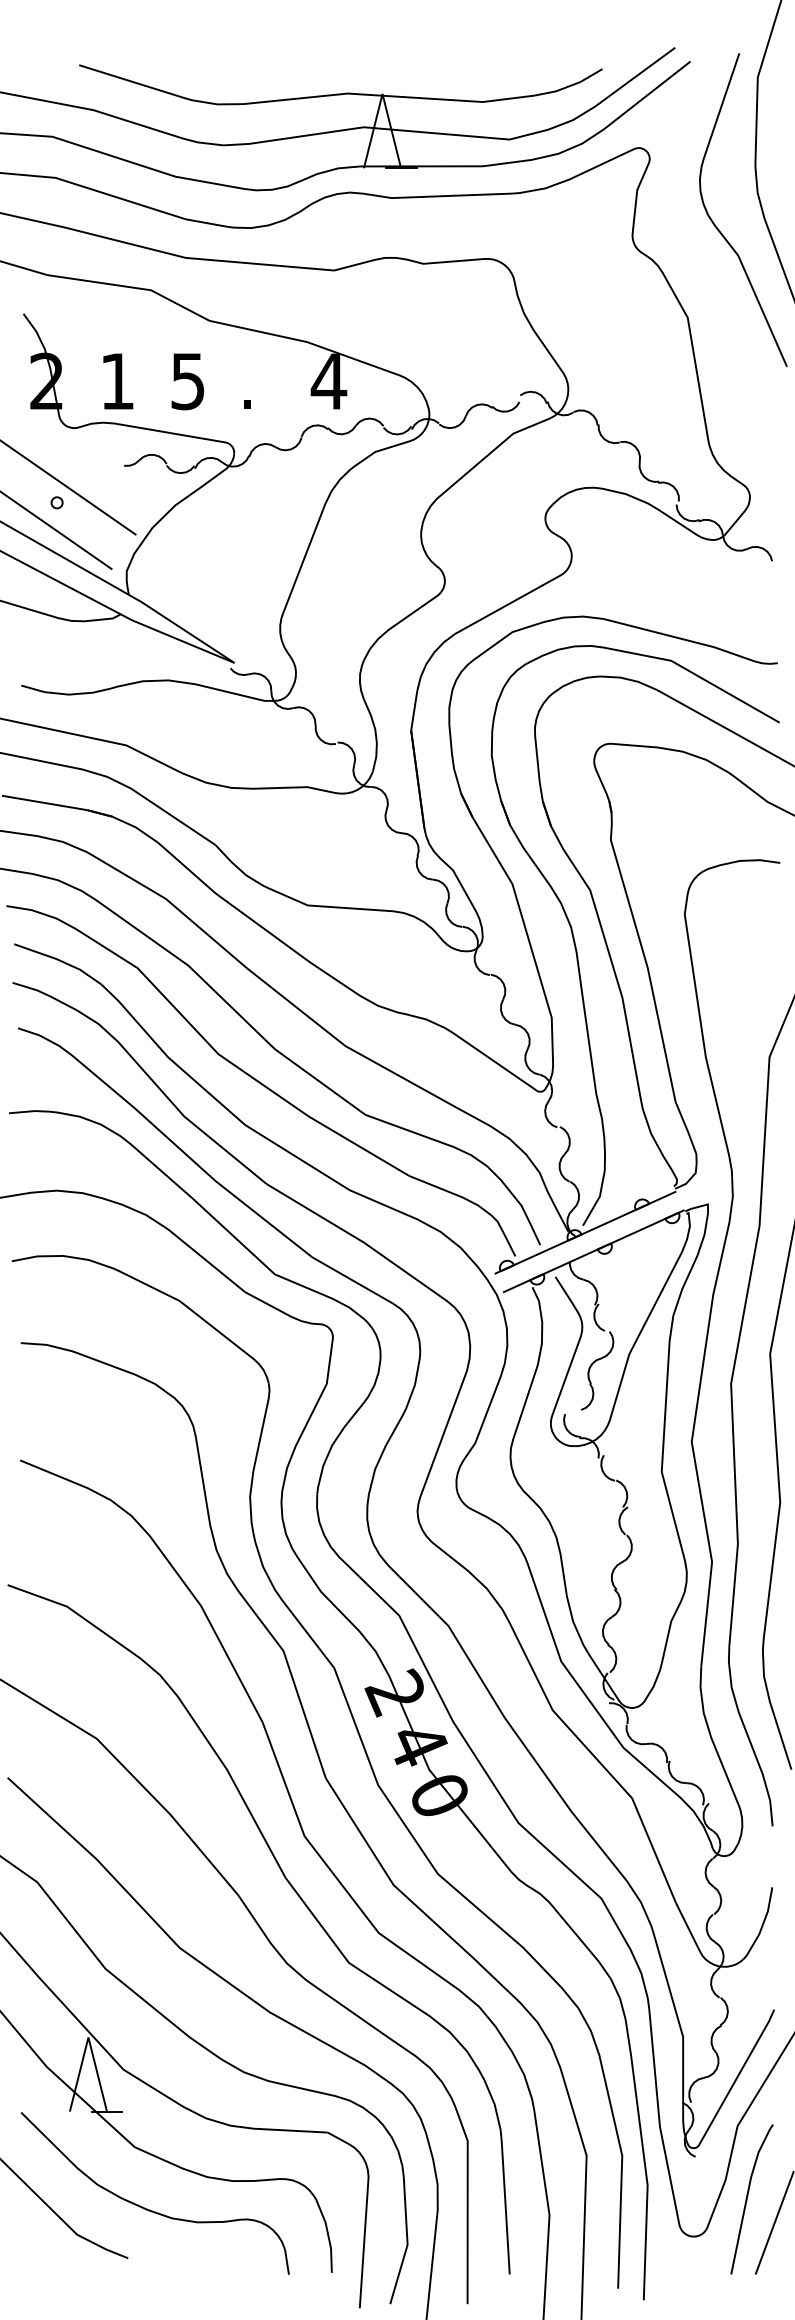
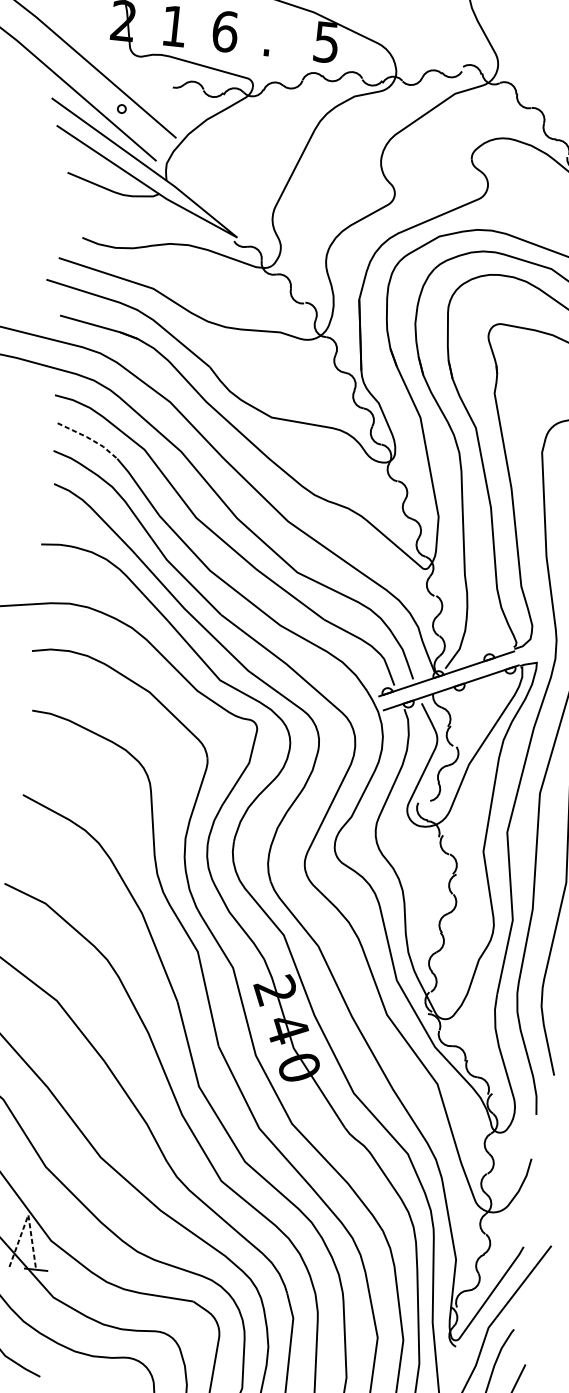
text: (188, 381) -> (225, 31), 5 -> 6
text: (328, 381) -> (326, 42), 4 -> 5
line: (60, 960) -> (89, 438), solid -> dashed
line: (88, 2037) -> (28, 1215), solid -> dashed

